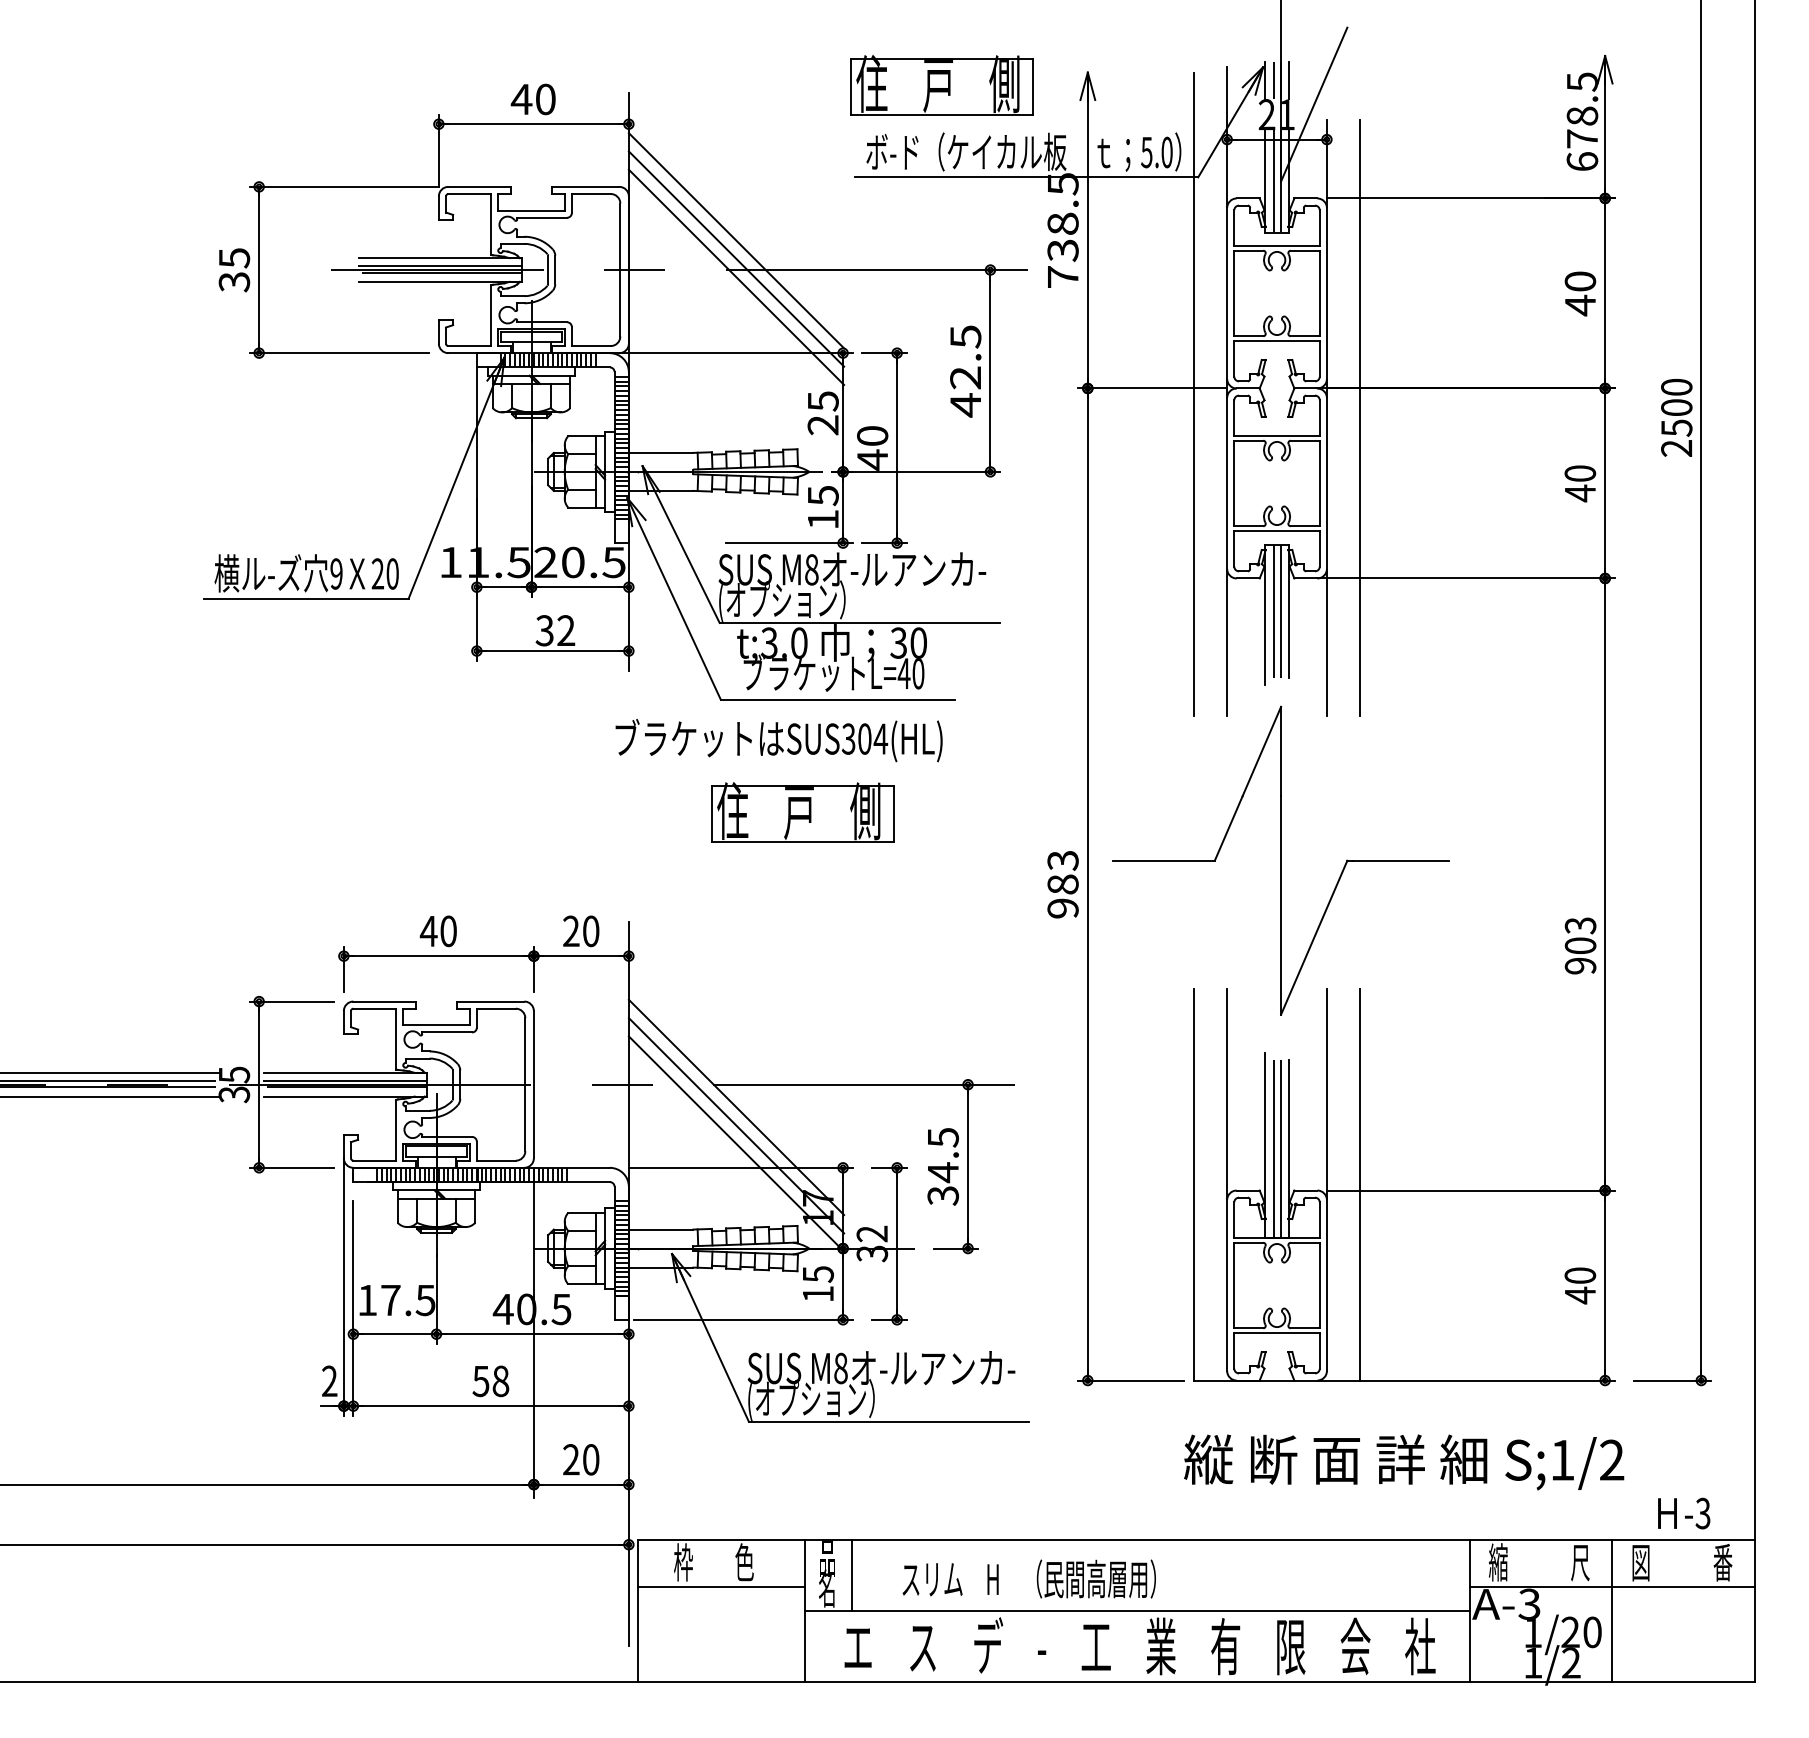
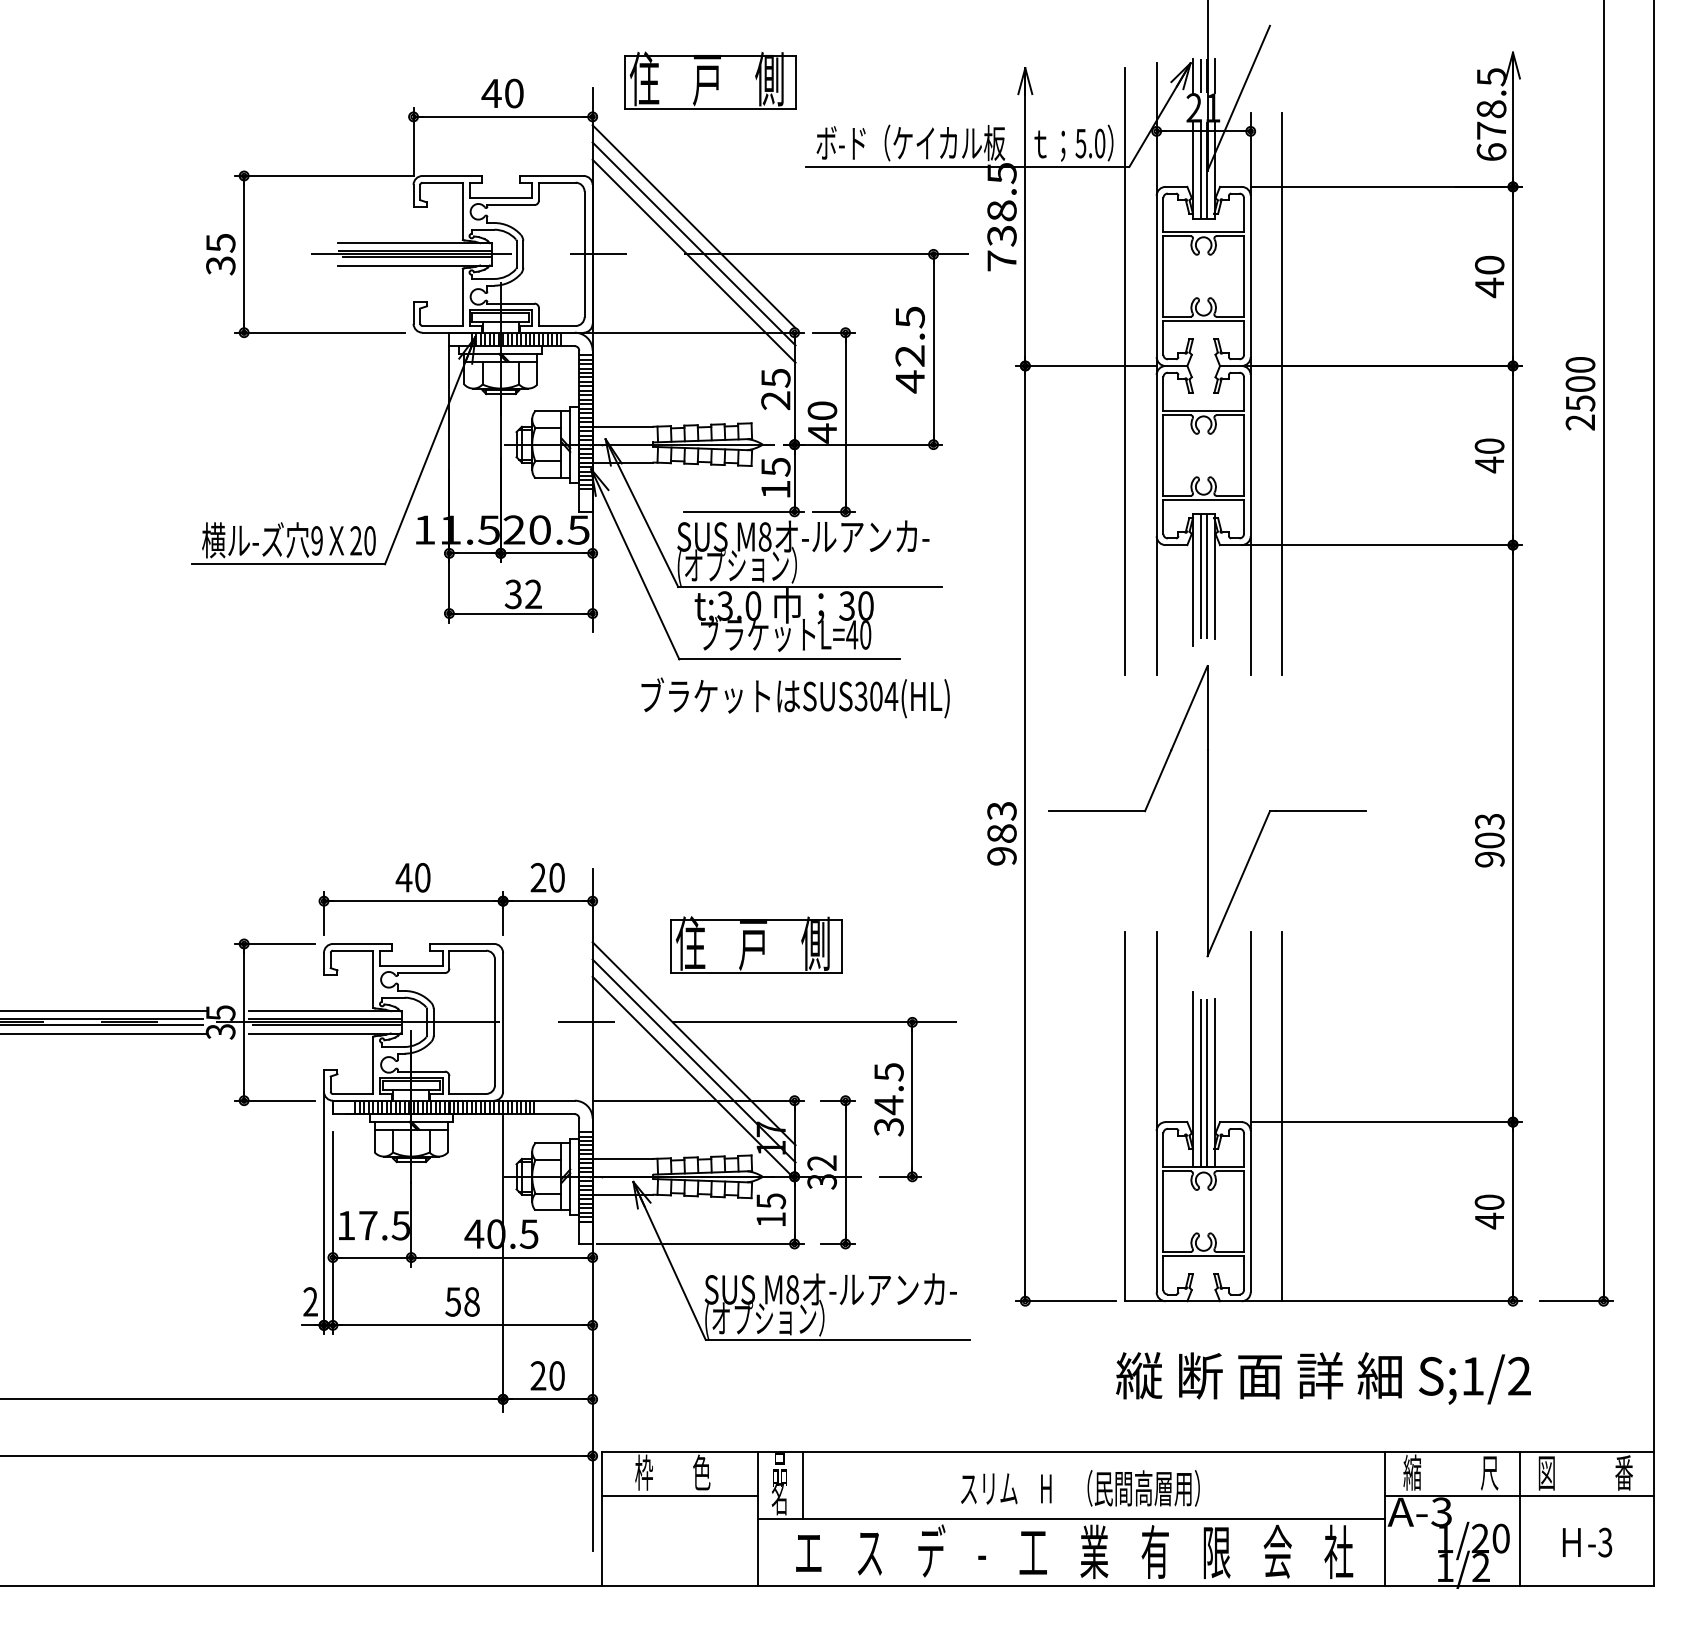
part: (941, 85) -> (710, 80), moved
text: (778, 740) -> (794, 697), moved
part: (802, 812) -> (756, 944), moved
text: (1580, 945) -> (1489, 840), moved
text: (1684, 1513) -> (1587, 1542), moved
text: (1028, 1578) -> (1079, 1487), moved

